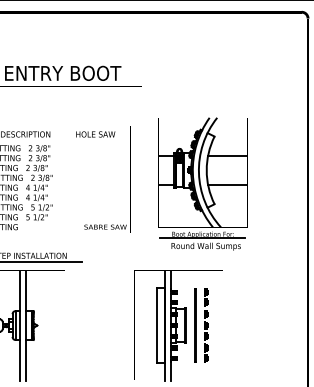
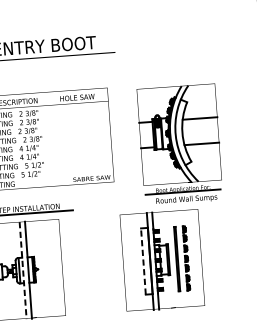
part: (202, 183) -> (179, 144), moved
line: (157, 325) -> (143, 261), solid -> dashed
line: (20, 326) -> (23, 271), solid -> dashed

